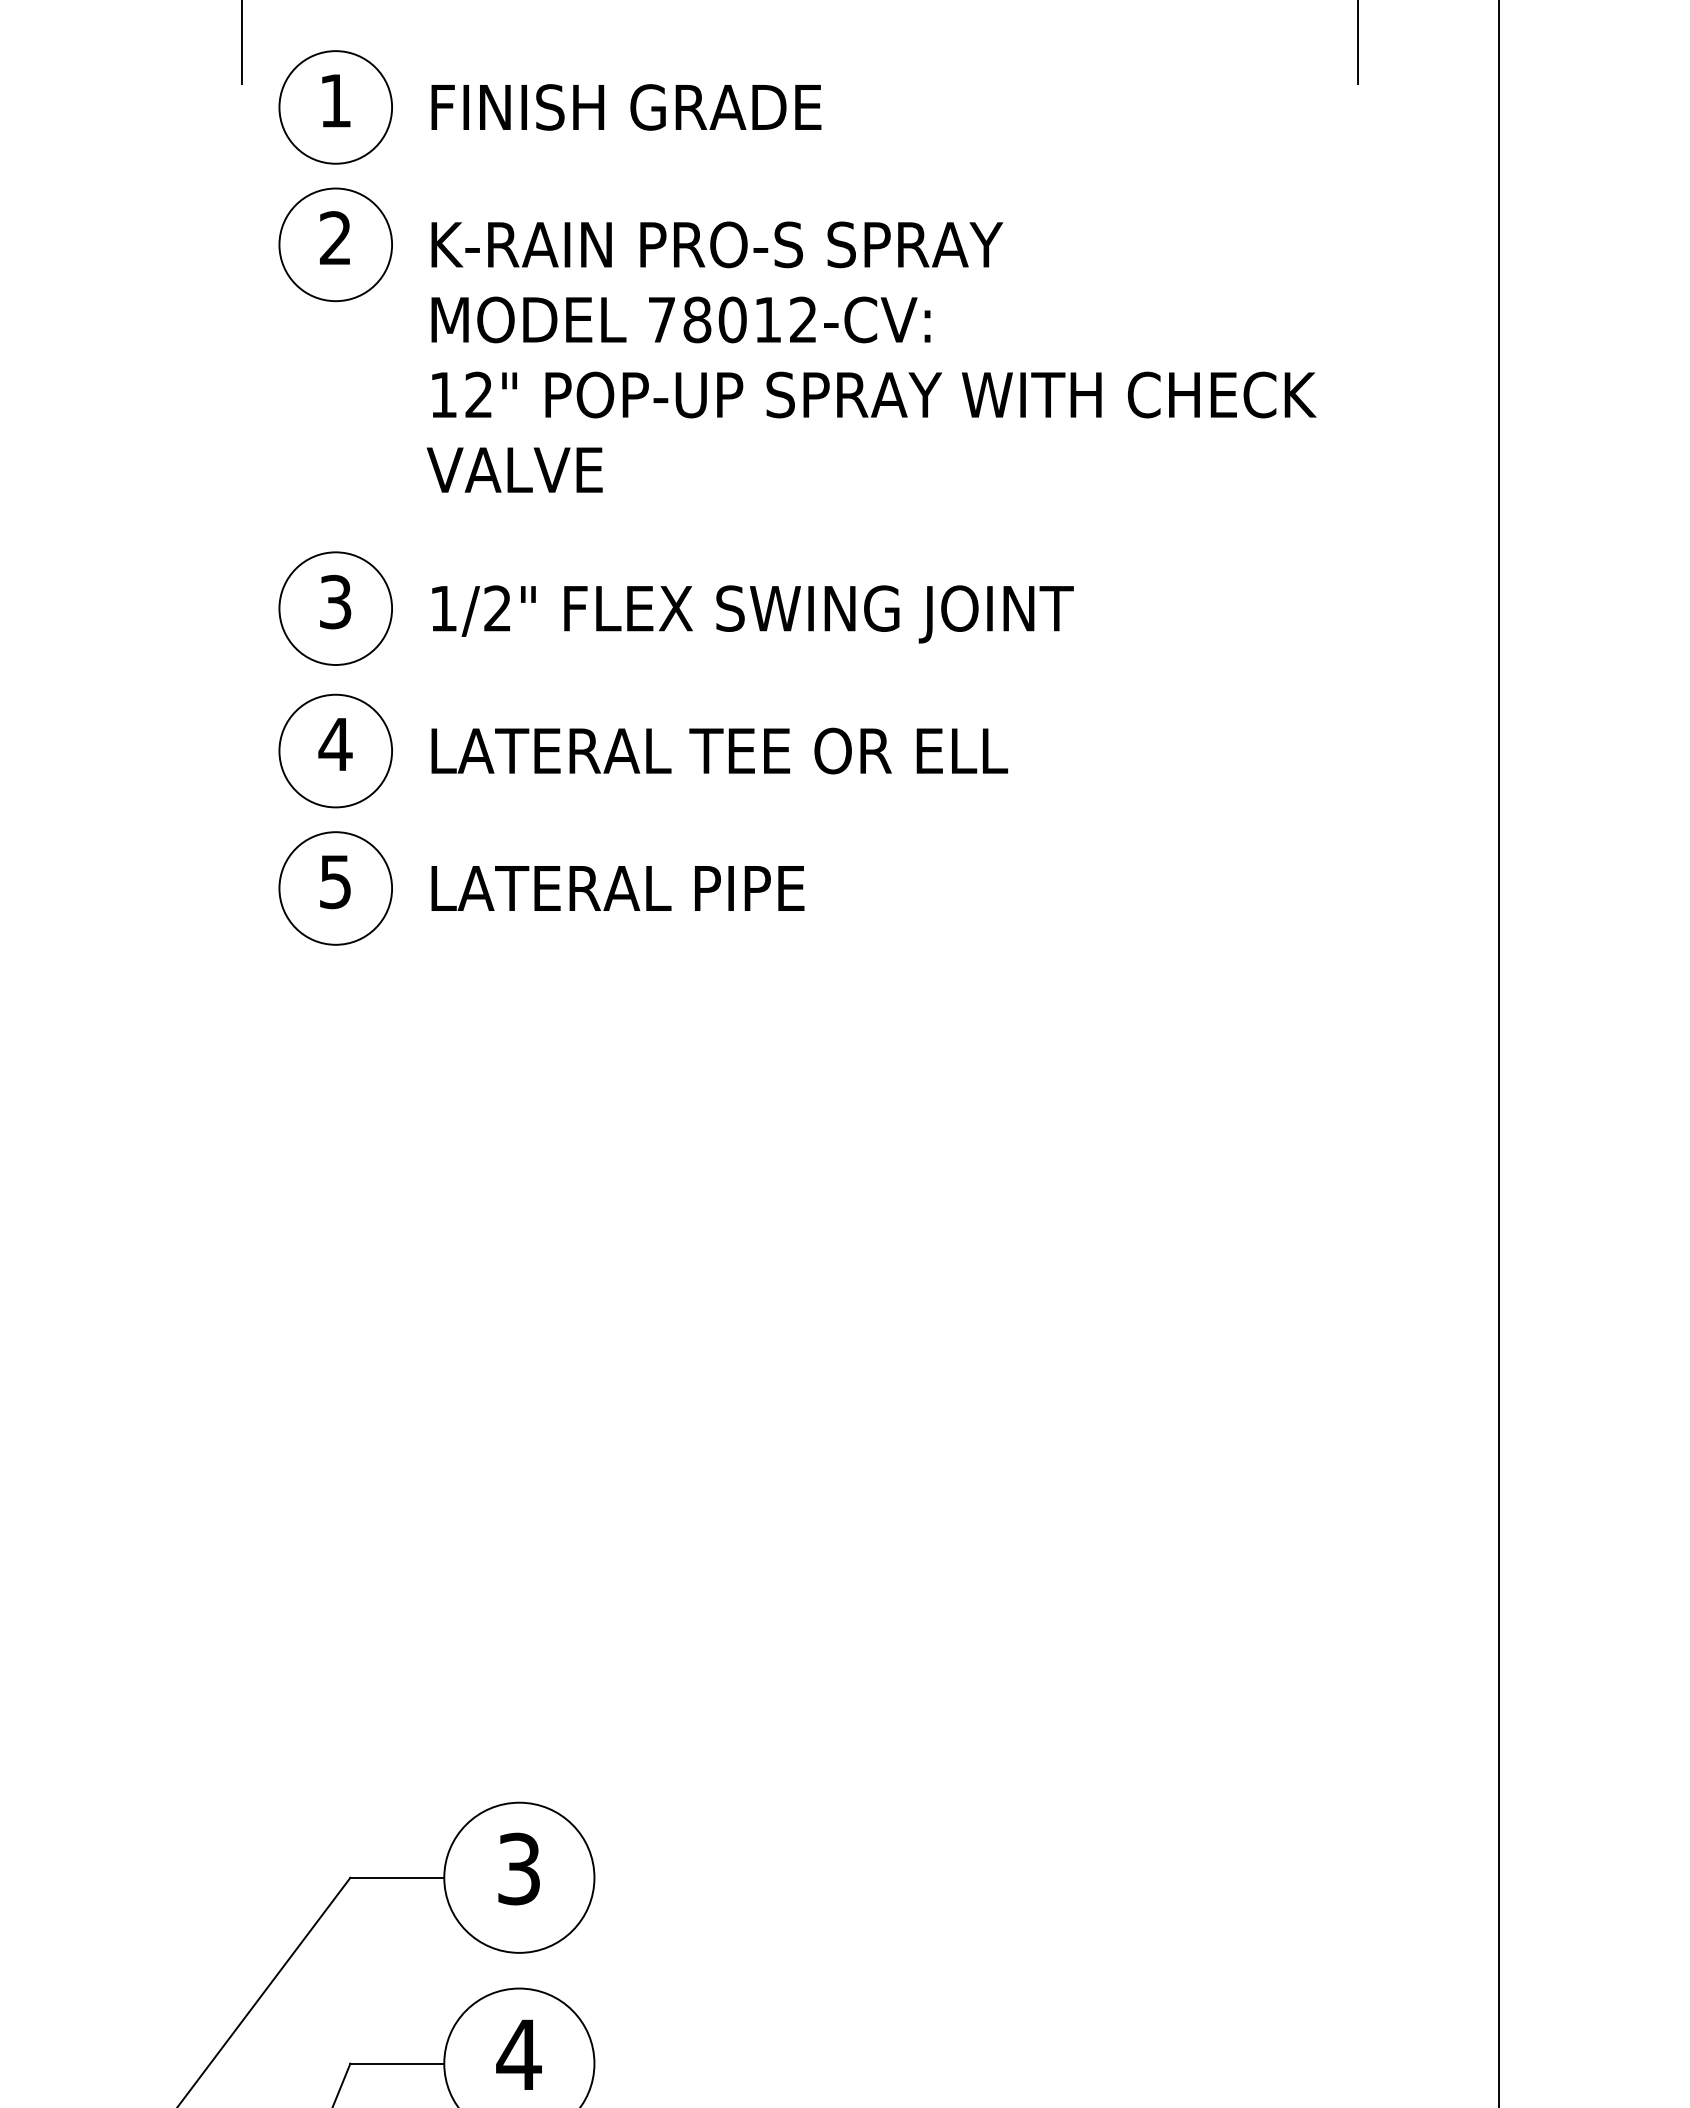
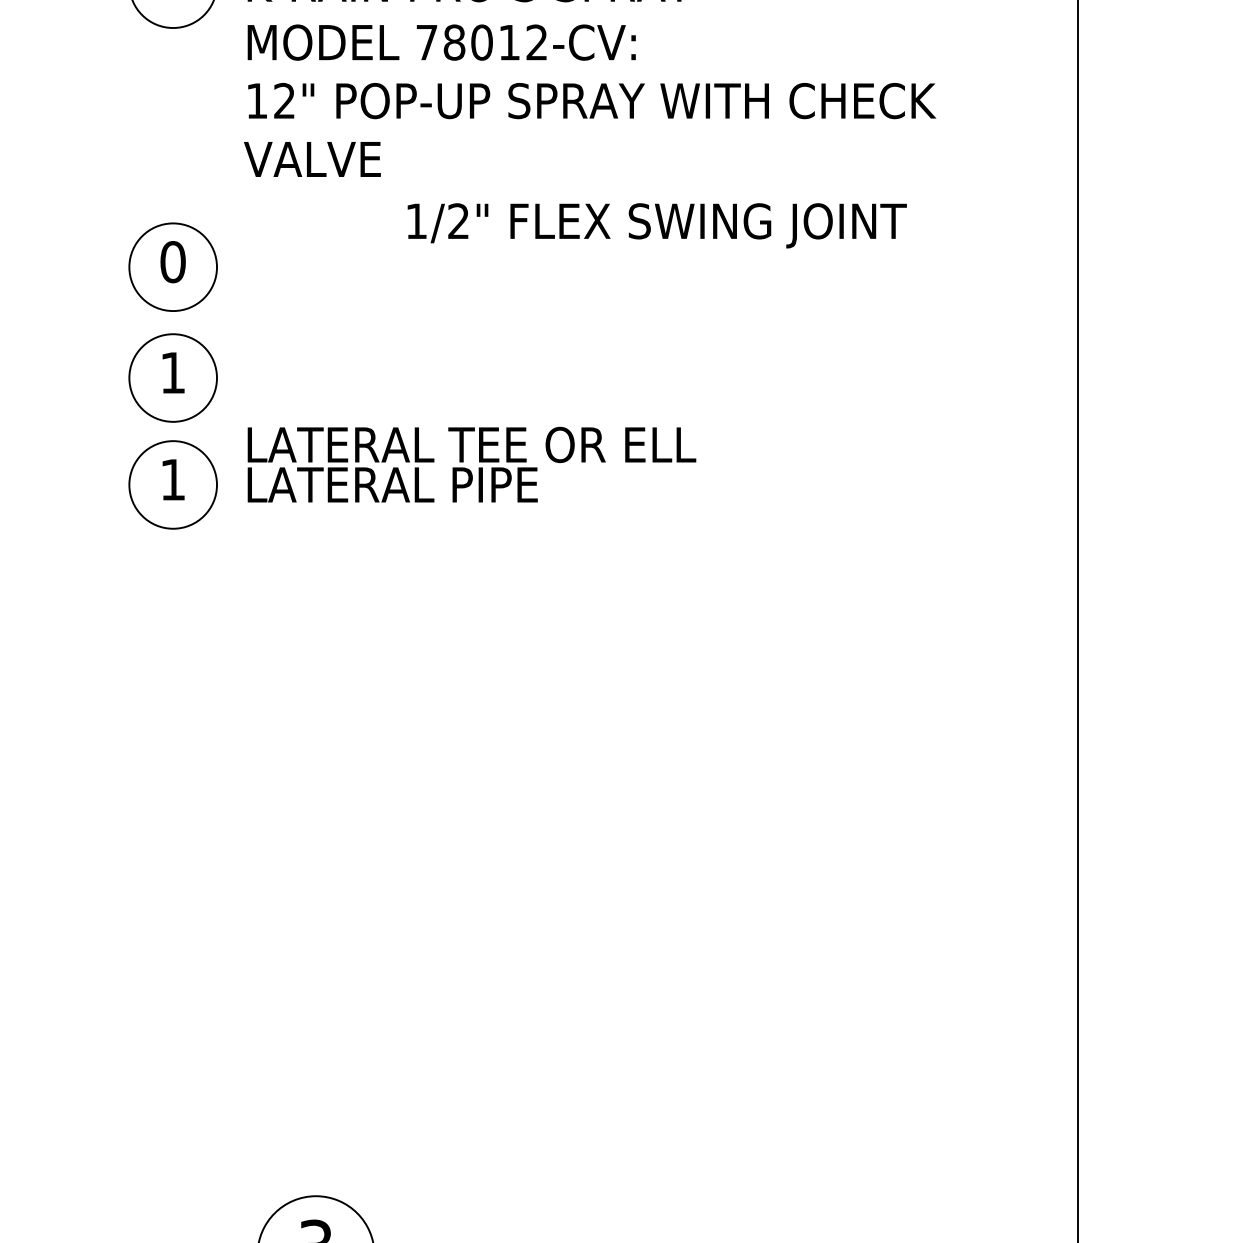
text: (335, 602) -> (172, 262), 3 -> 0
text: (752, 614) -> (656, 225), moved
text: (335, 744) -> (172, 372), 4 -> 1
text: (719, 750) -> (471, 444), moved
text: (335, 882) -> (172, 480), 5 -> 1

